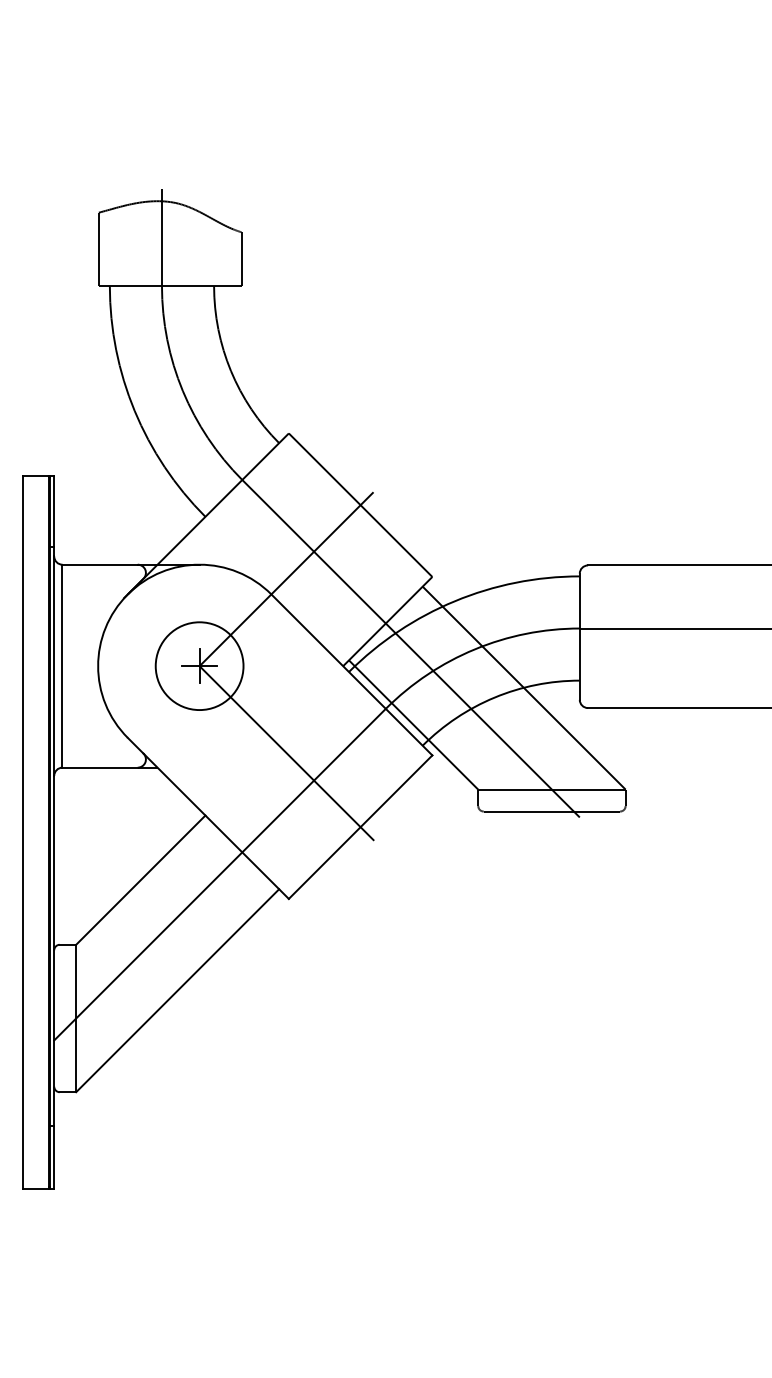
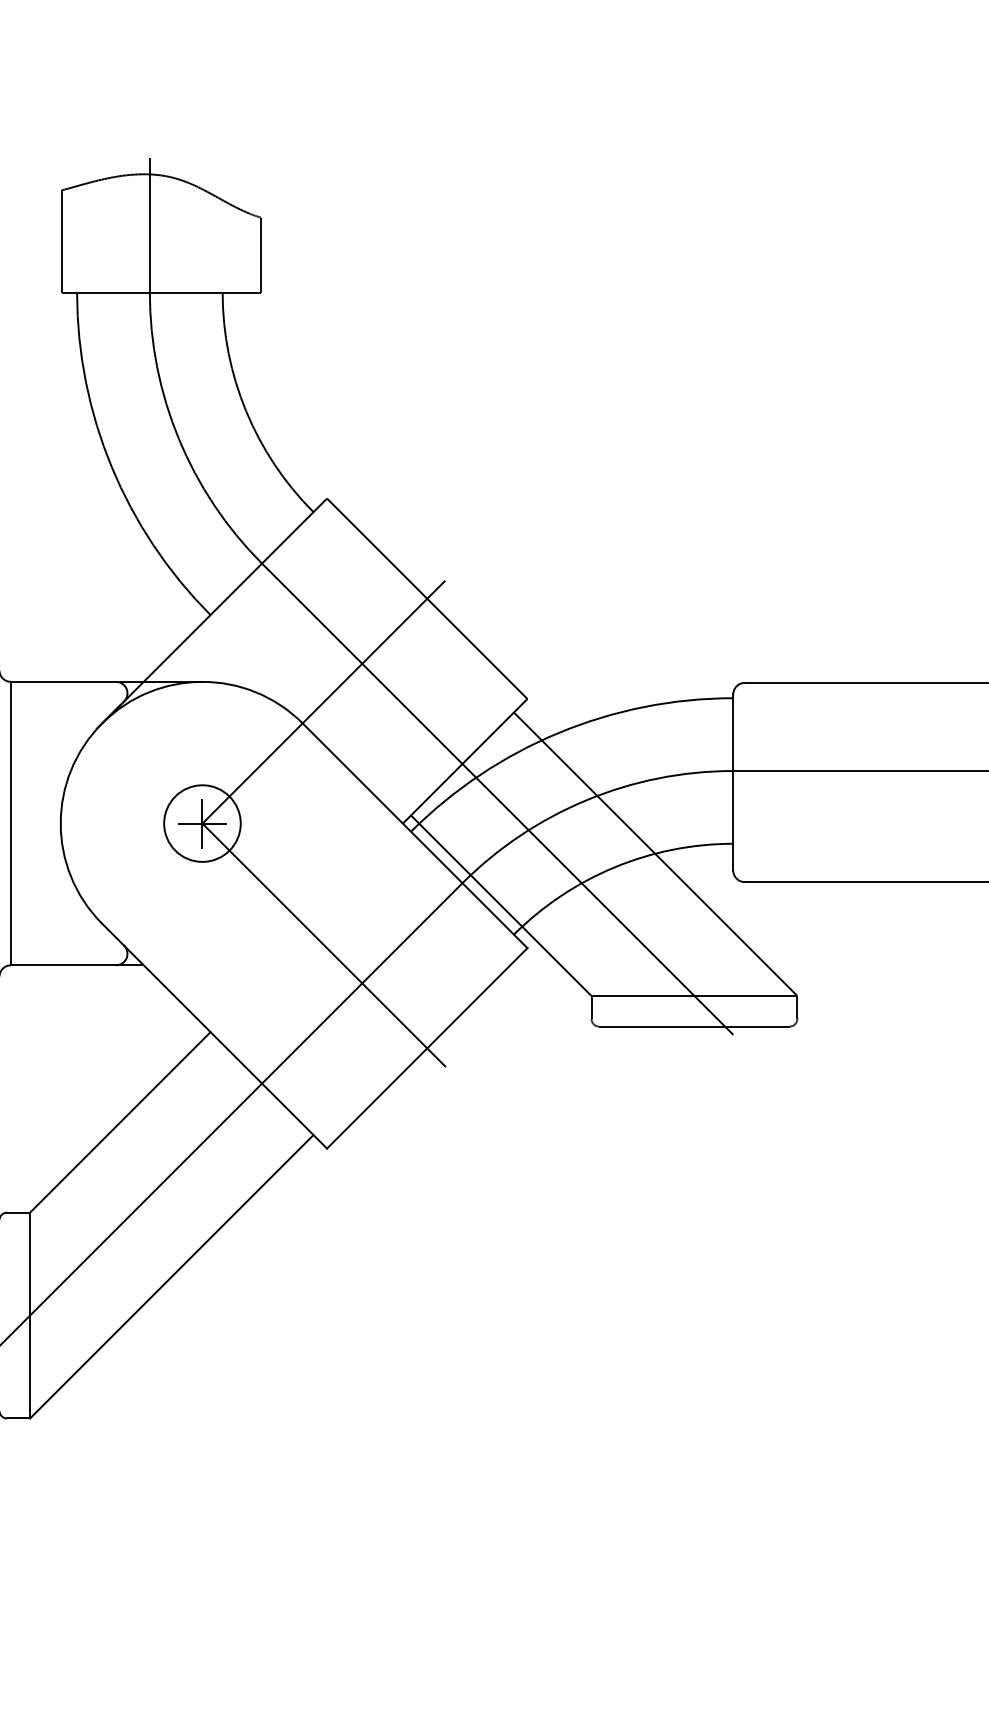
circle: (199, 665) -> (202, 822), size x0.62

